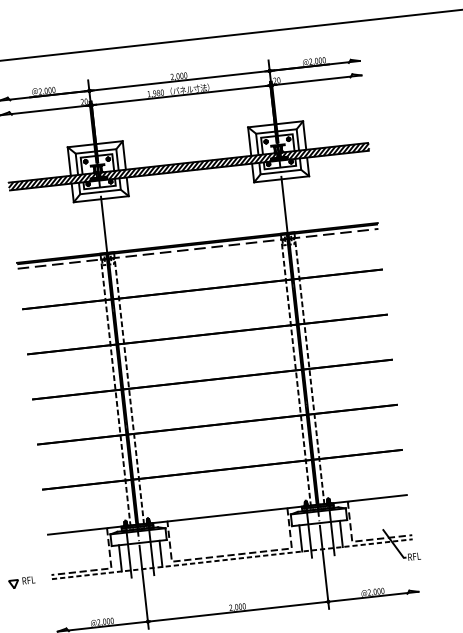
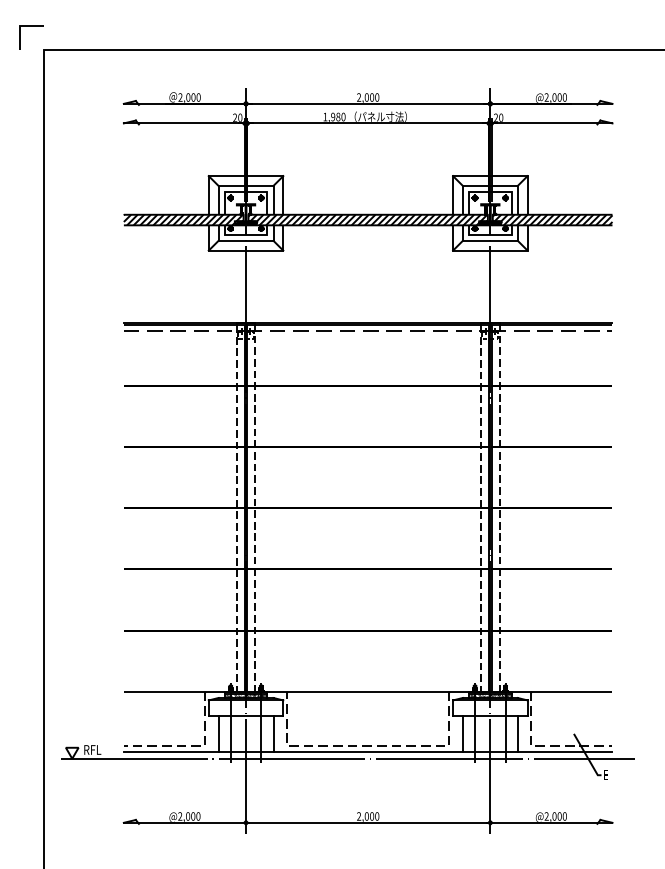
text: (413, 556) -> (611, 775), RFL -> E
line: (232, 559) -> (368, 751), dashed -> solid
line: (217, 566) -> (347, 759), added

